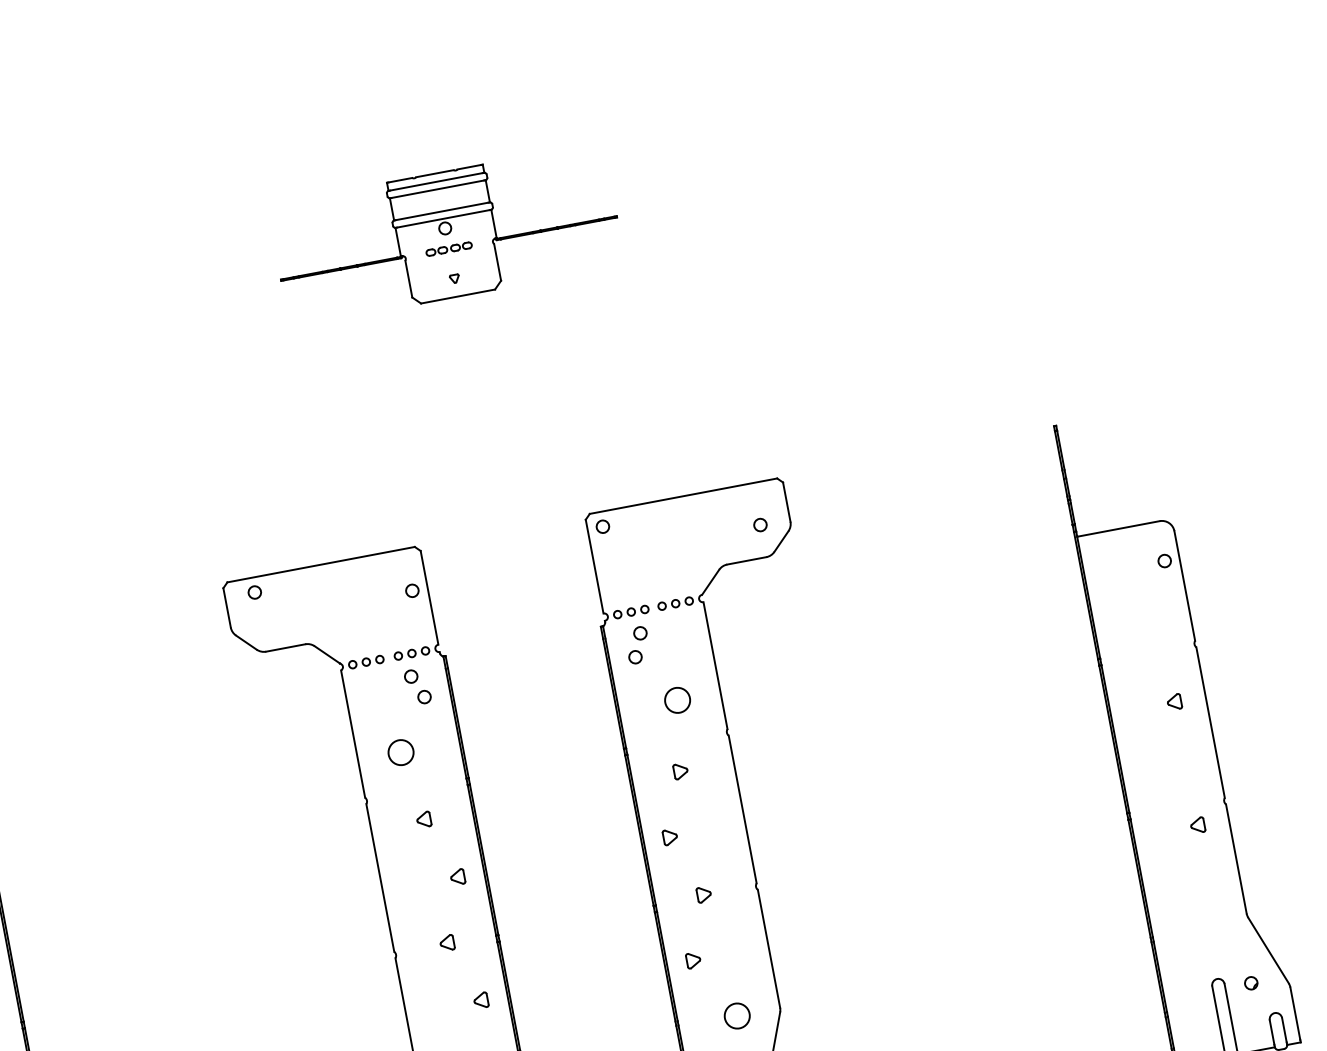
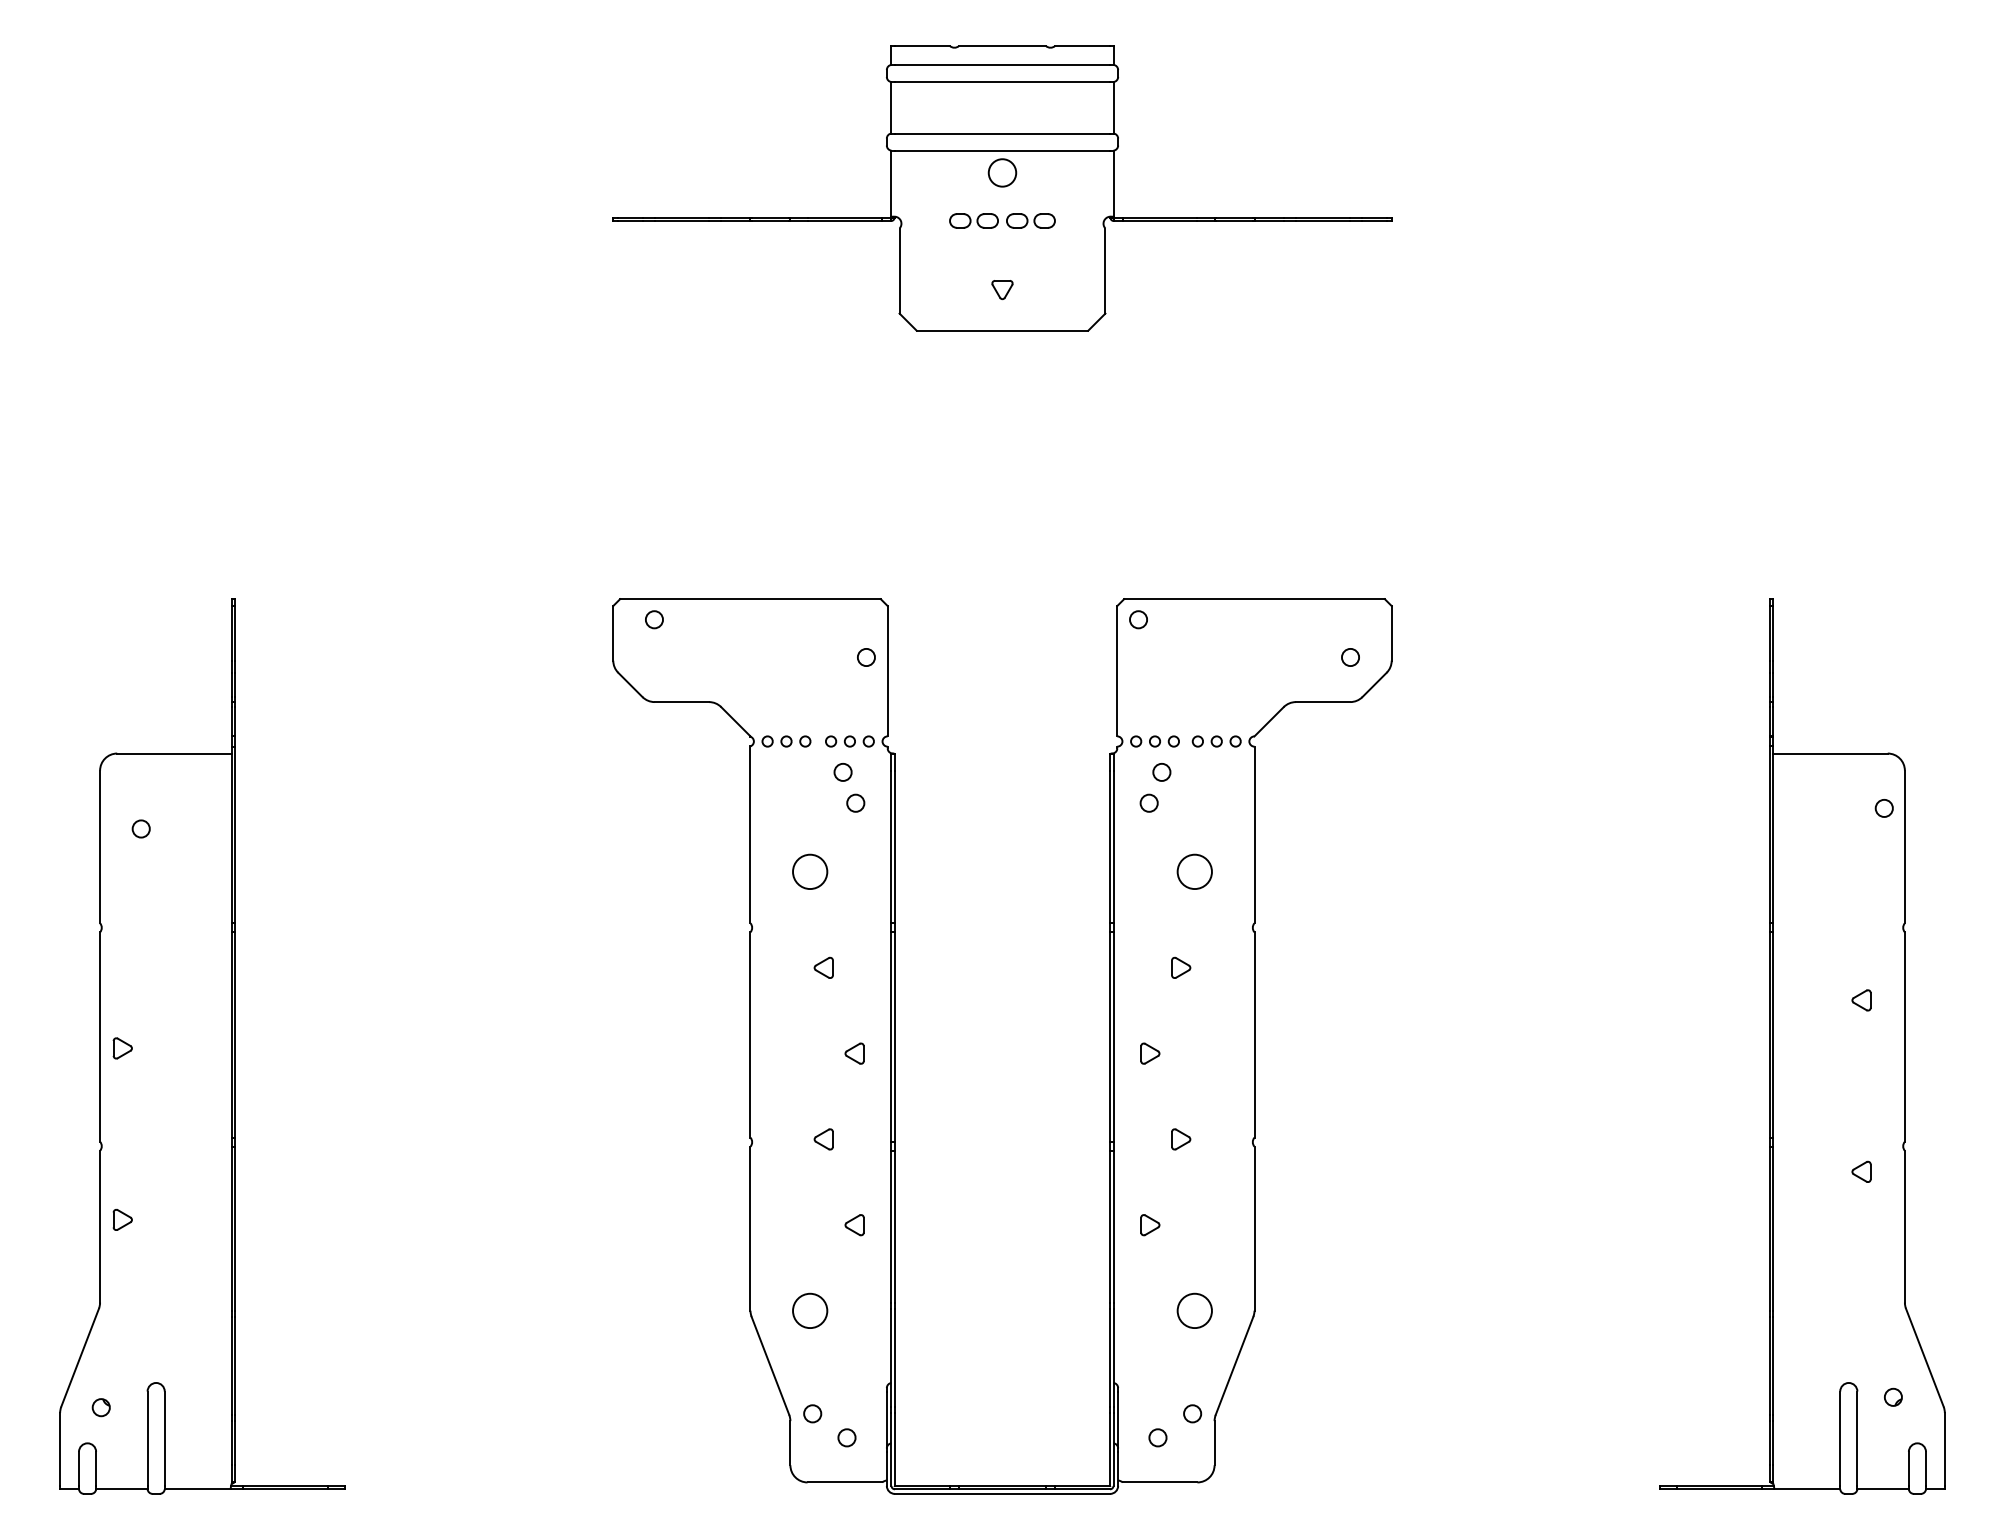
part: (446, 235) -> (1002, 188), size x1.67

